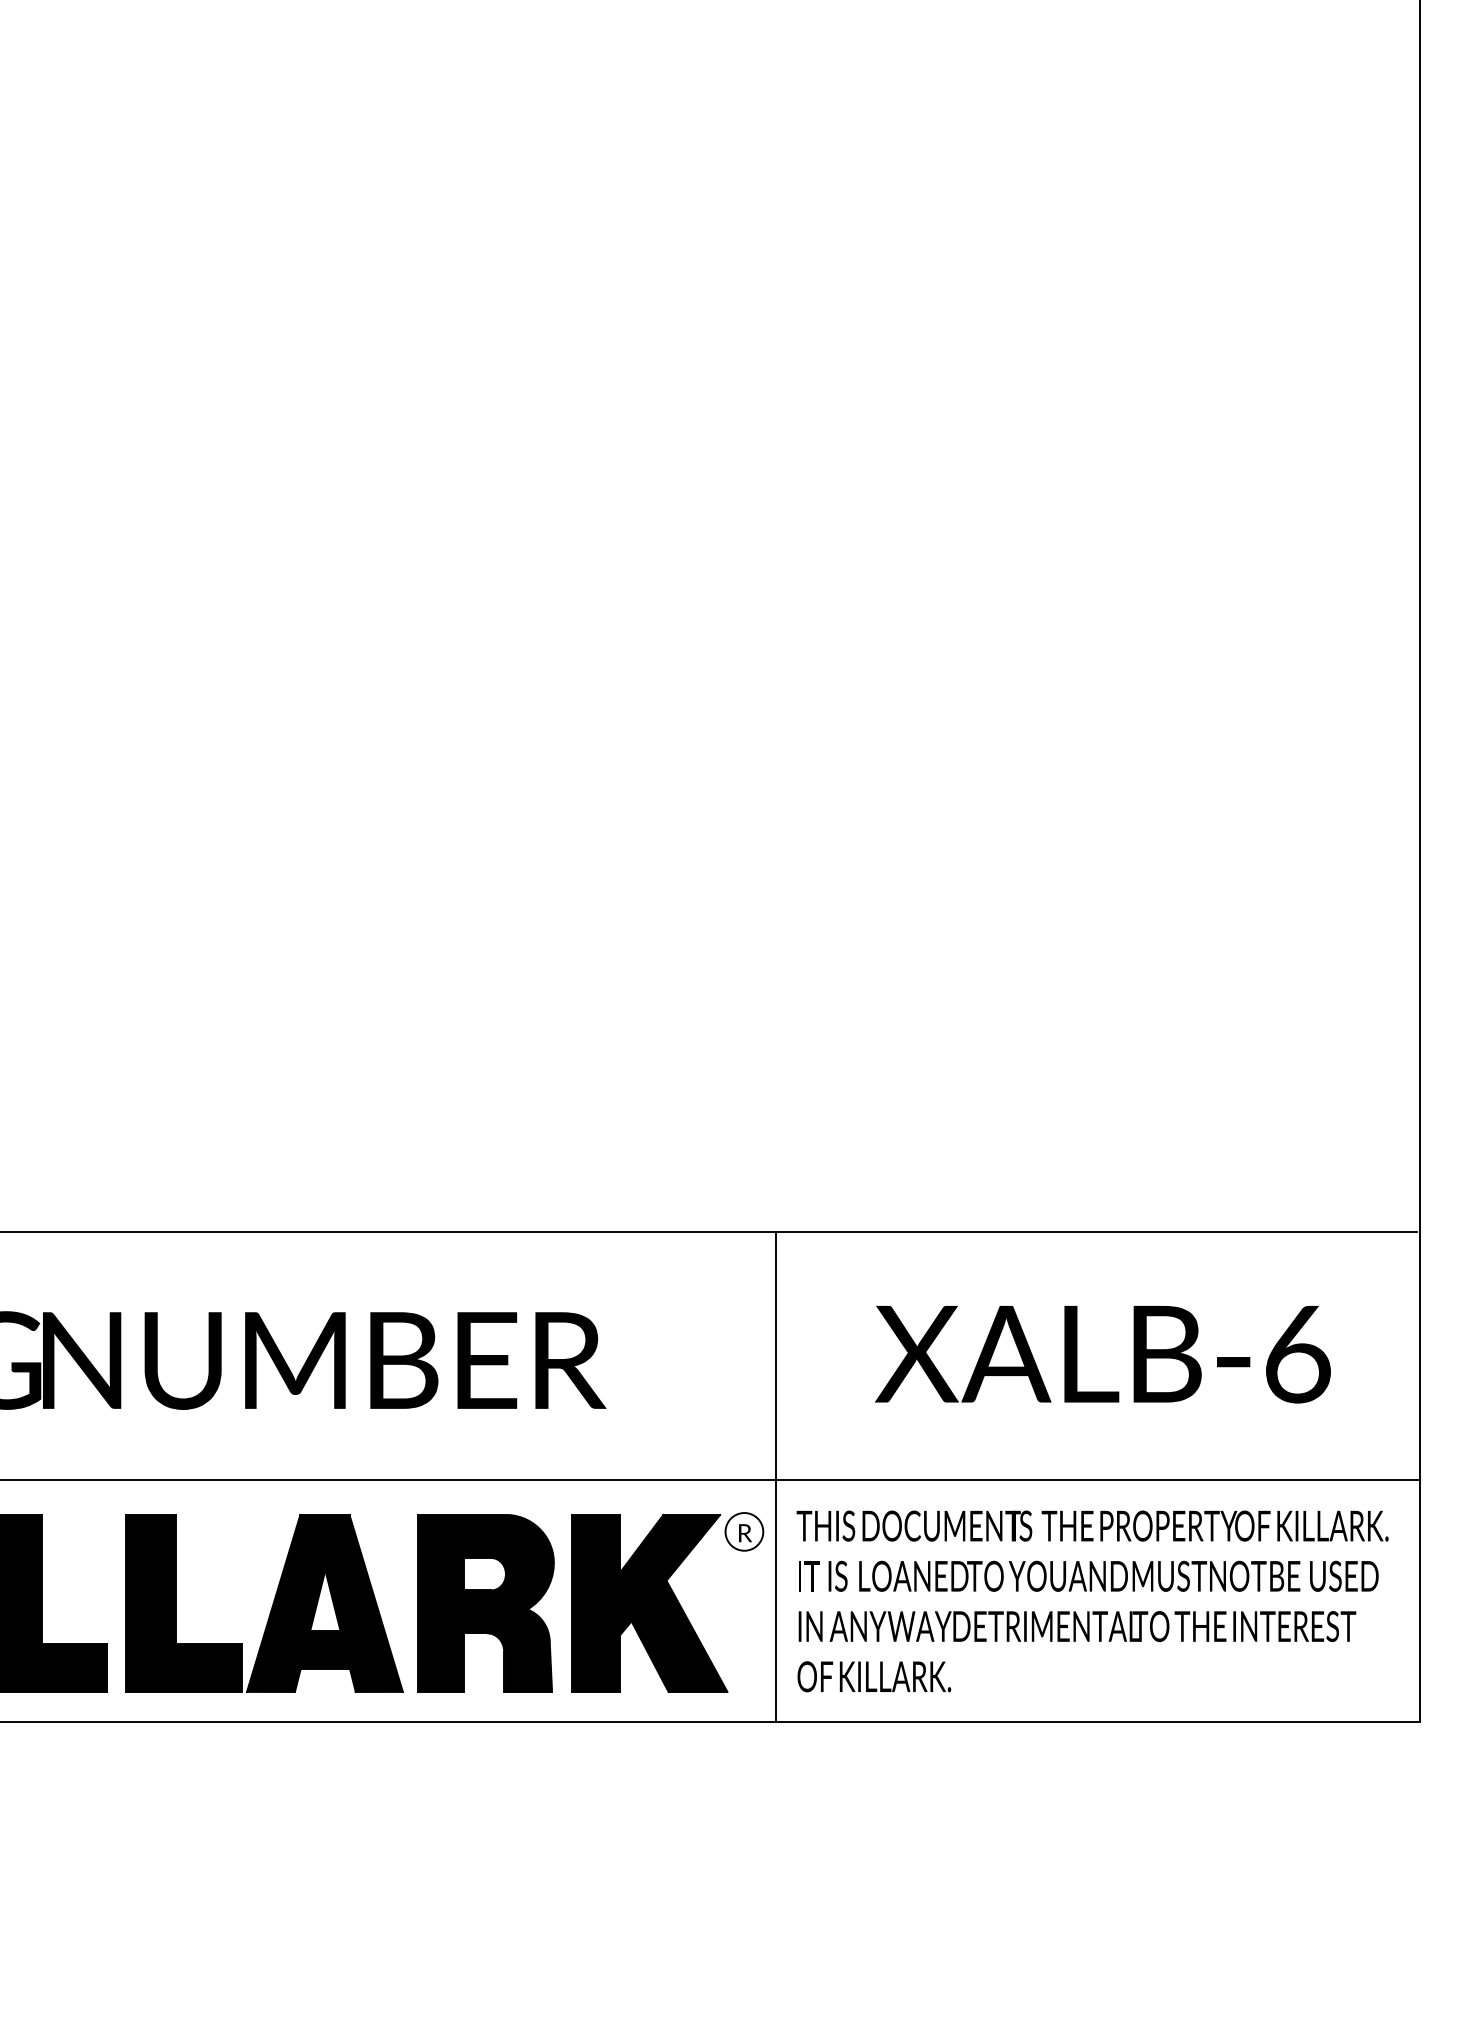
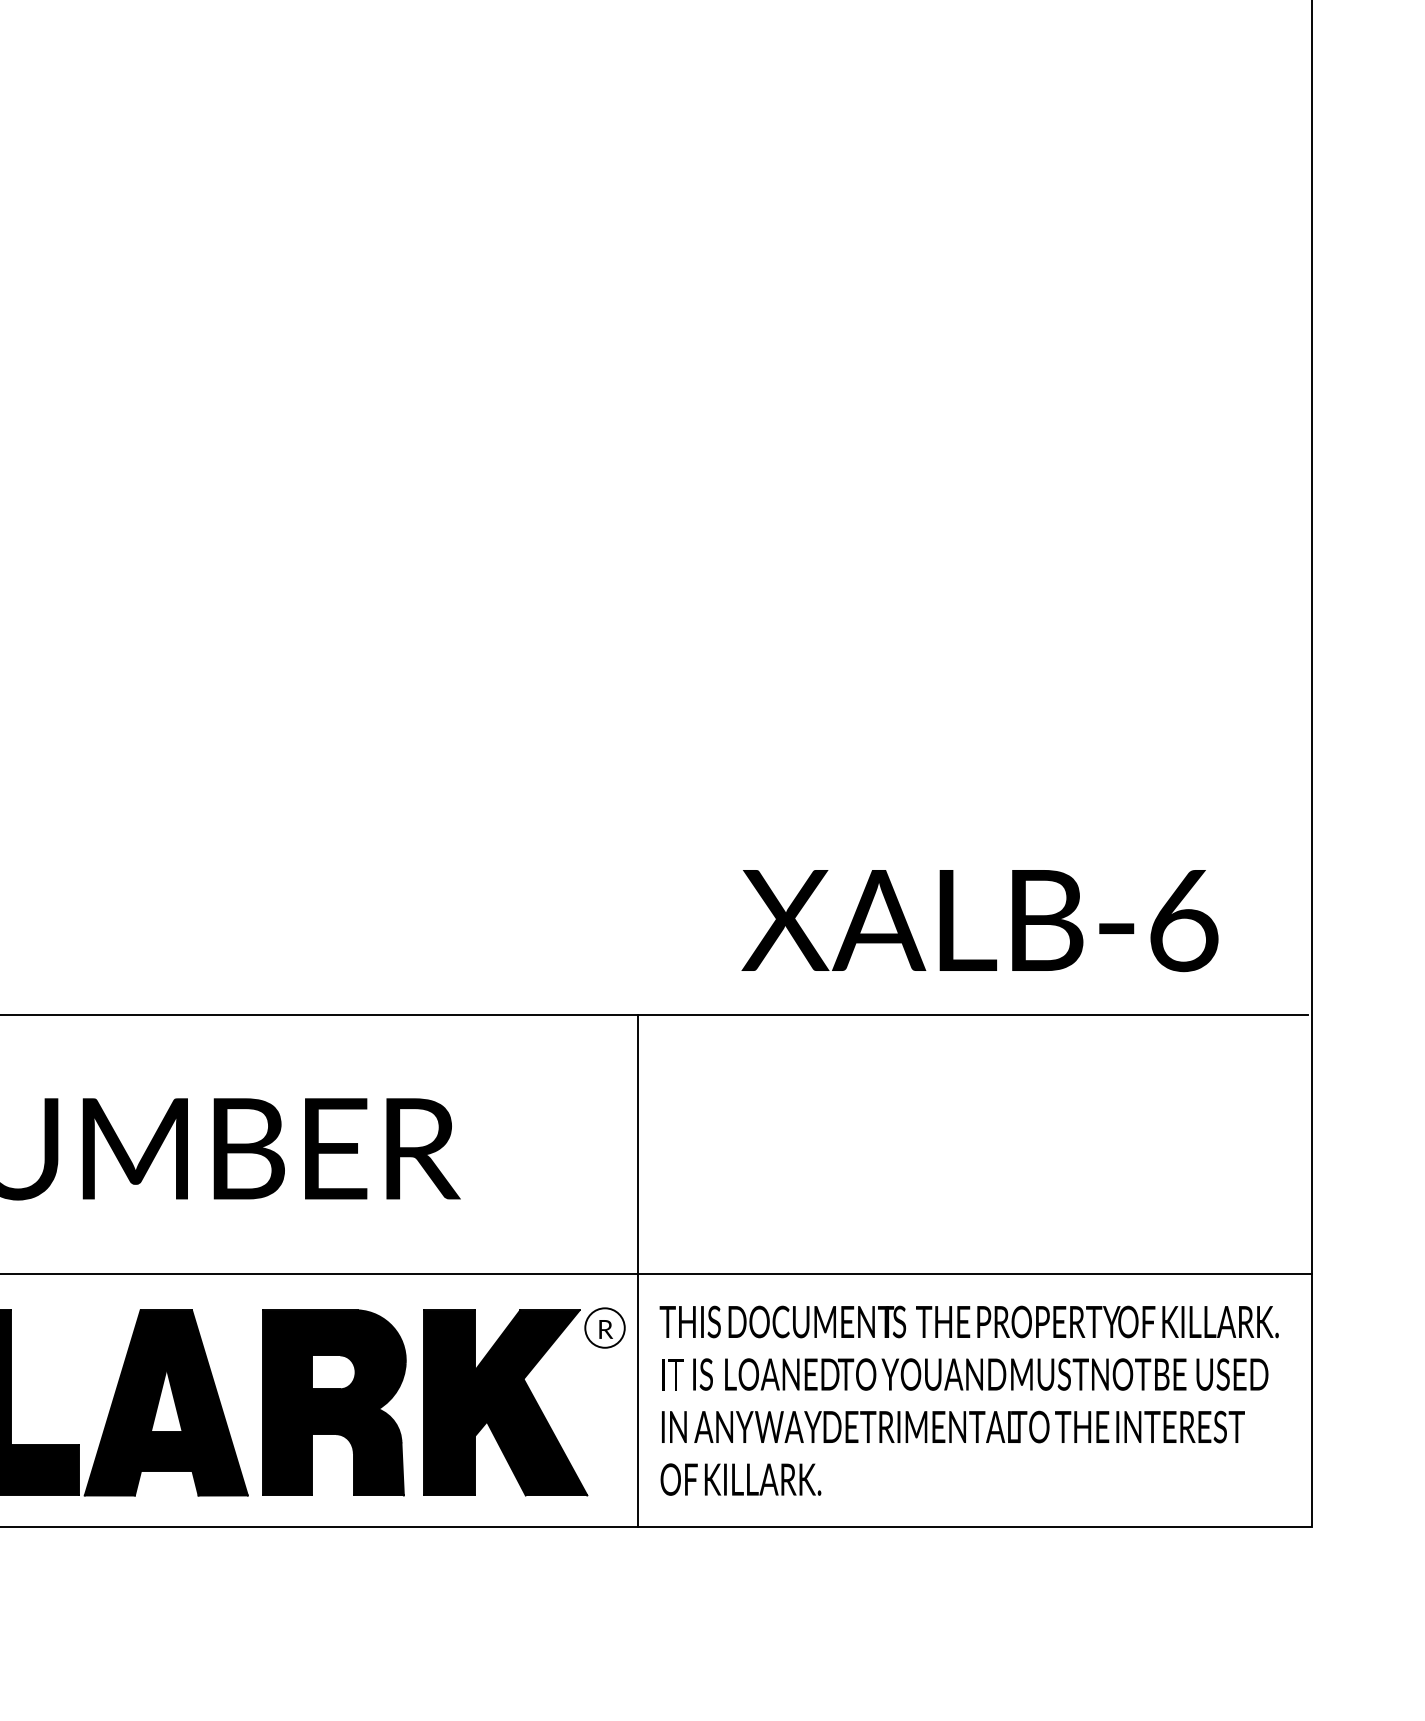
text: (1102, 1354) -> (979, 920), moved

